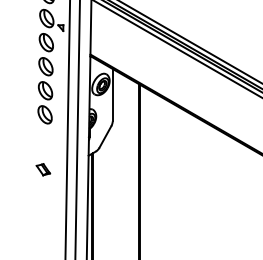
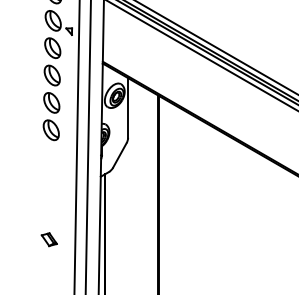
part: (42, 169) -> (48, 239), moved

